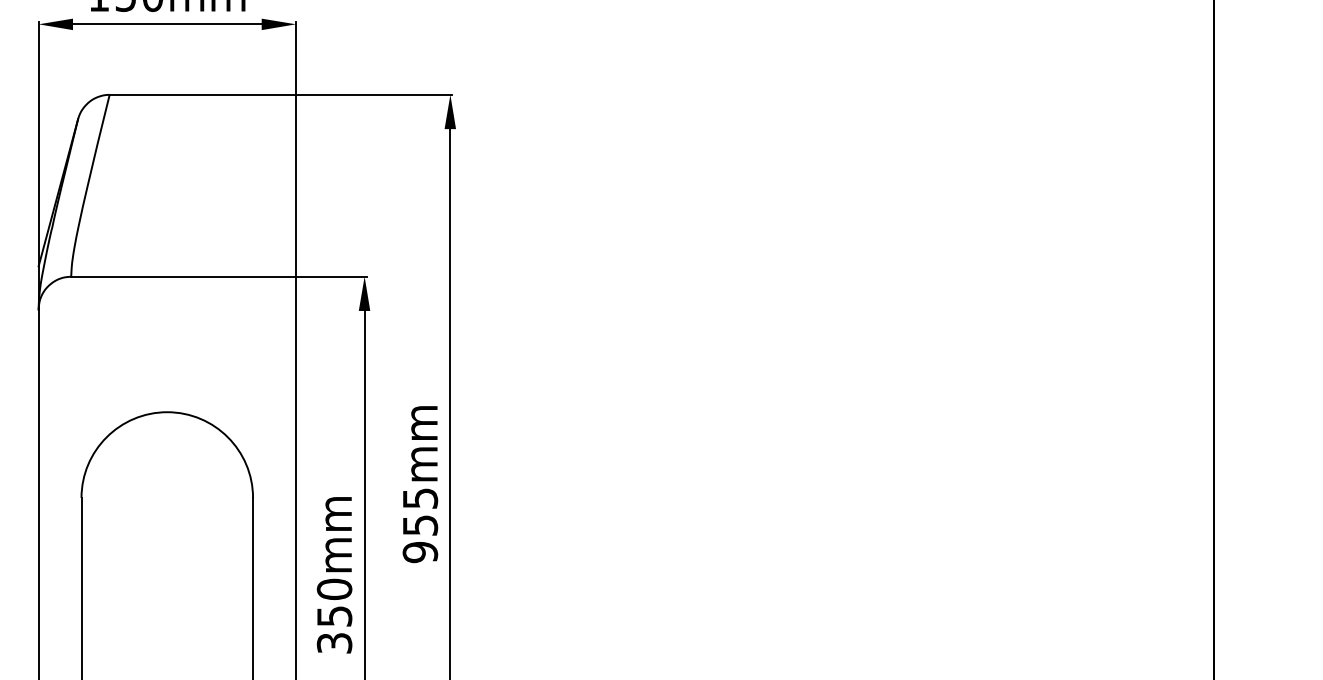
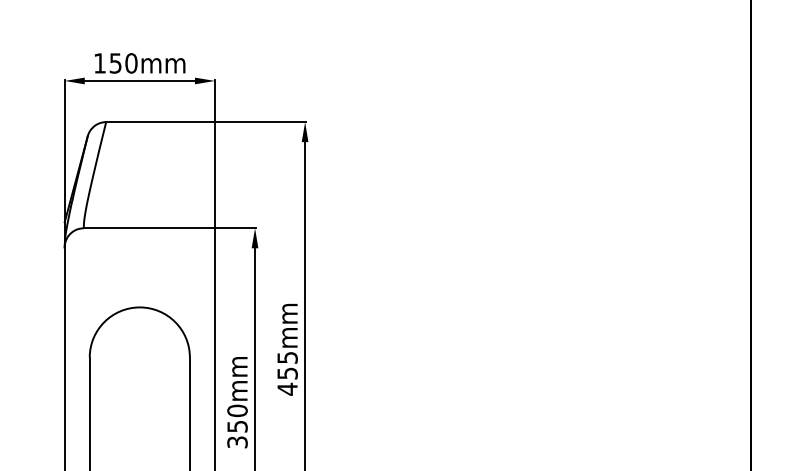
text: (420, 551) -> (287, 388), 955mm -> 455mm

